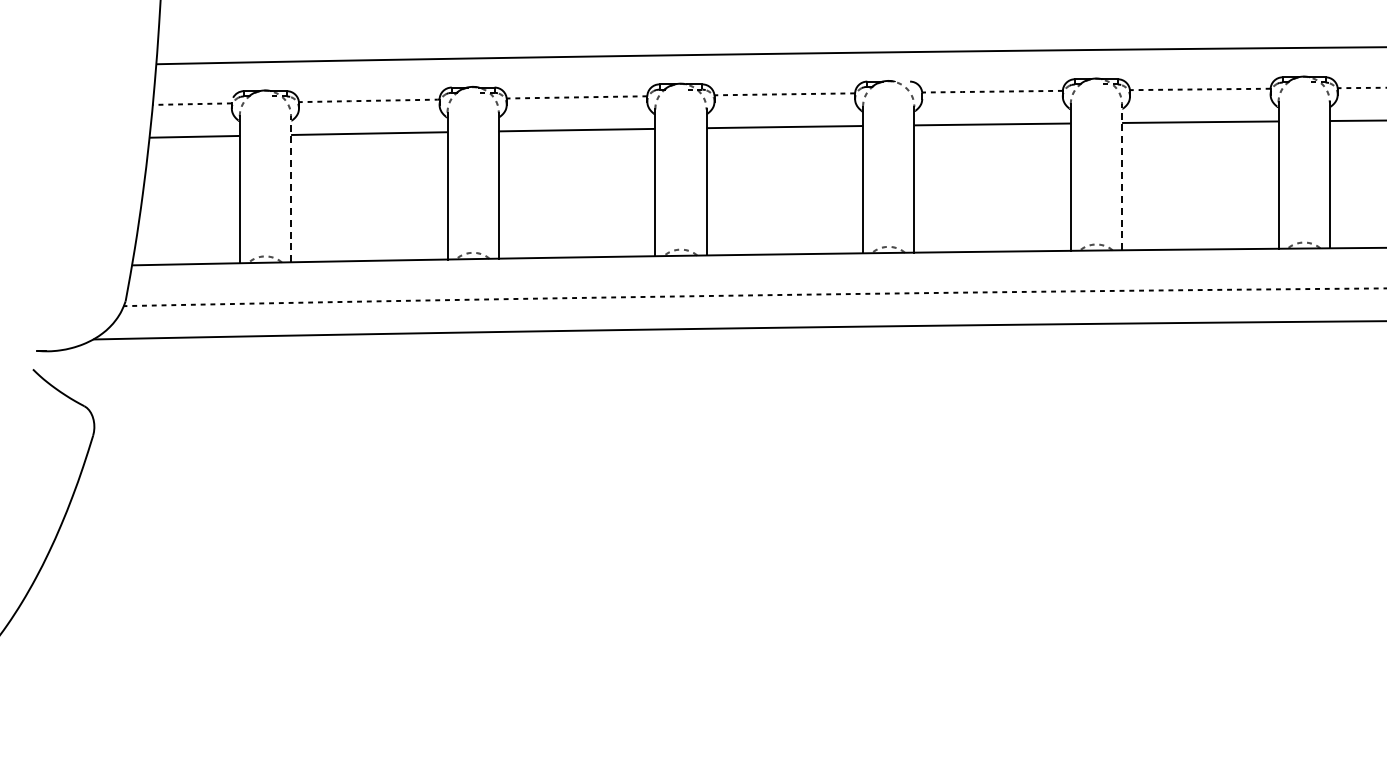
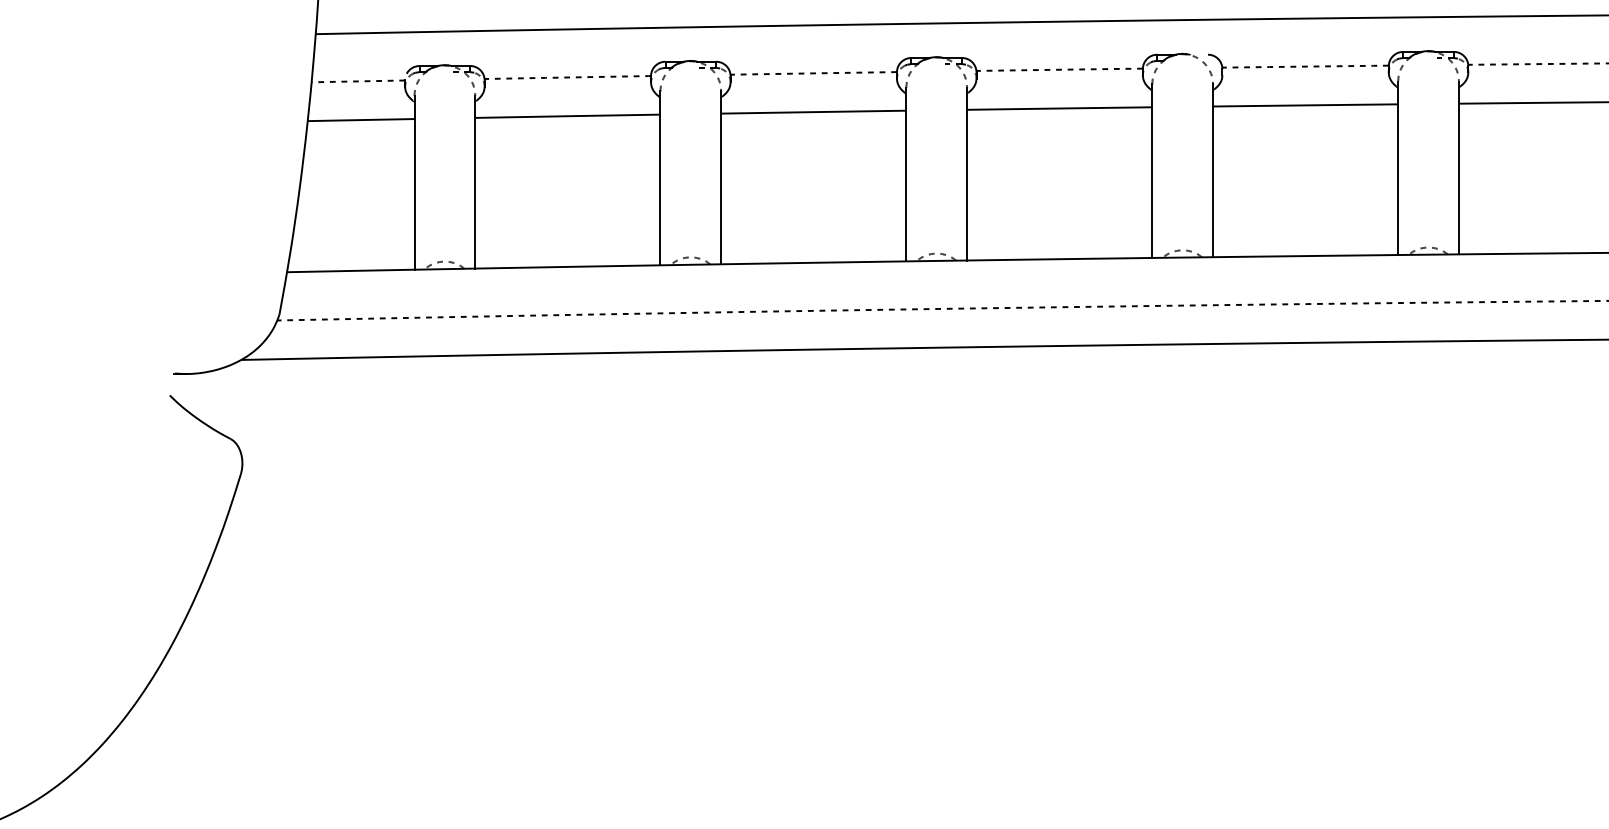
line: (1122, 177) -> (1459, 168), dashed -> solid
line: (291, 188) -> (475, 181), dashed -> solid

